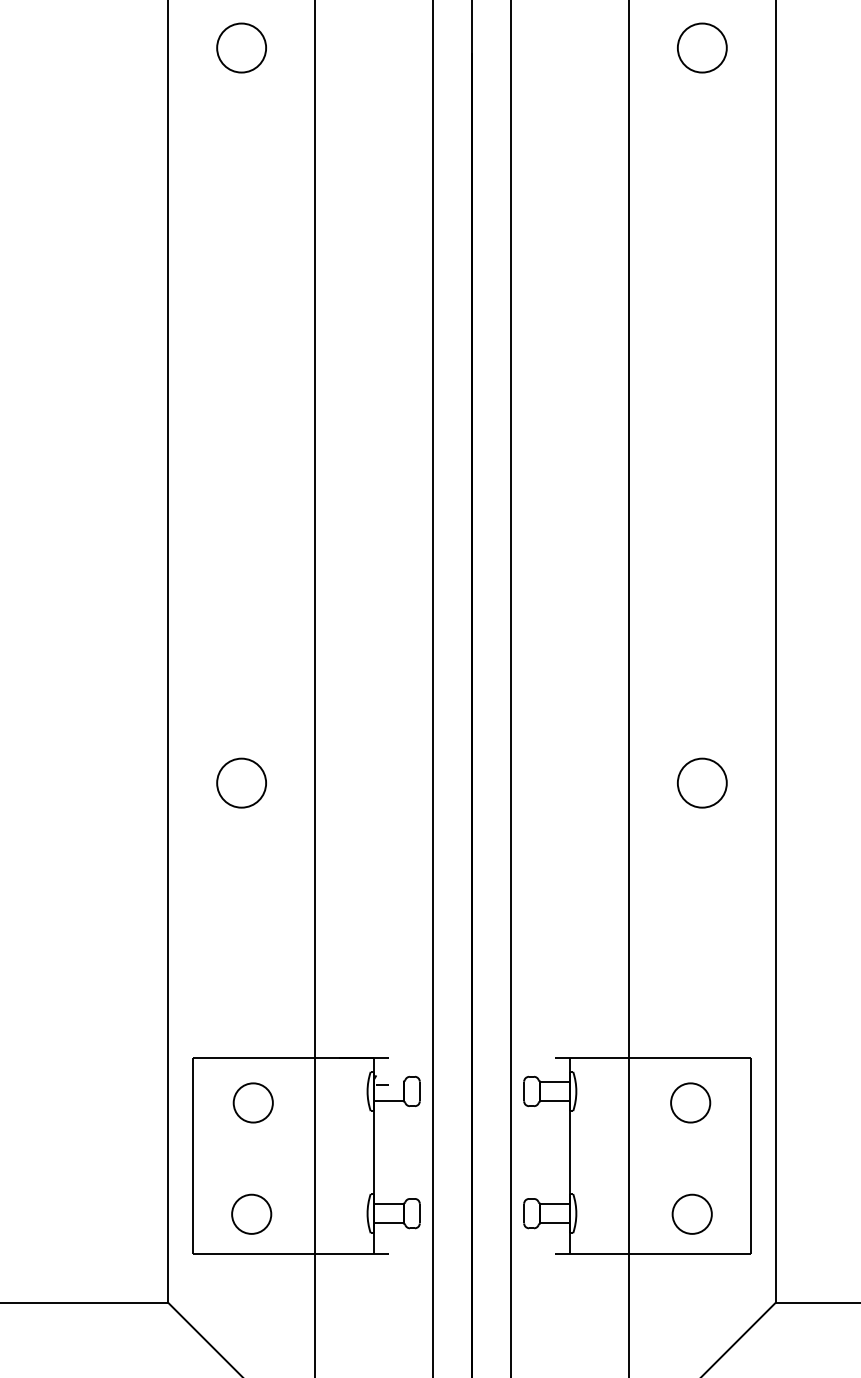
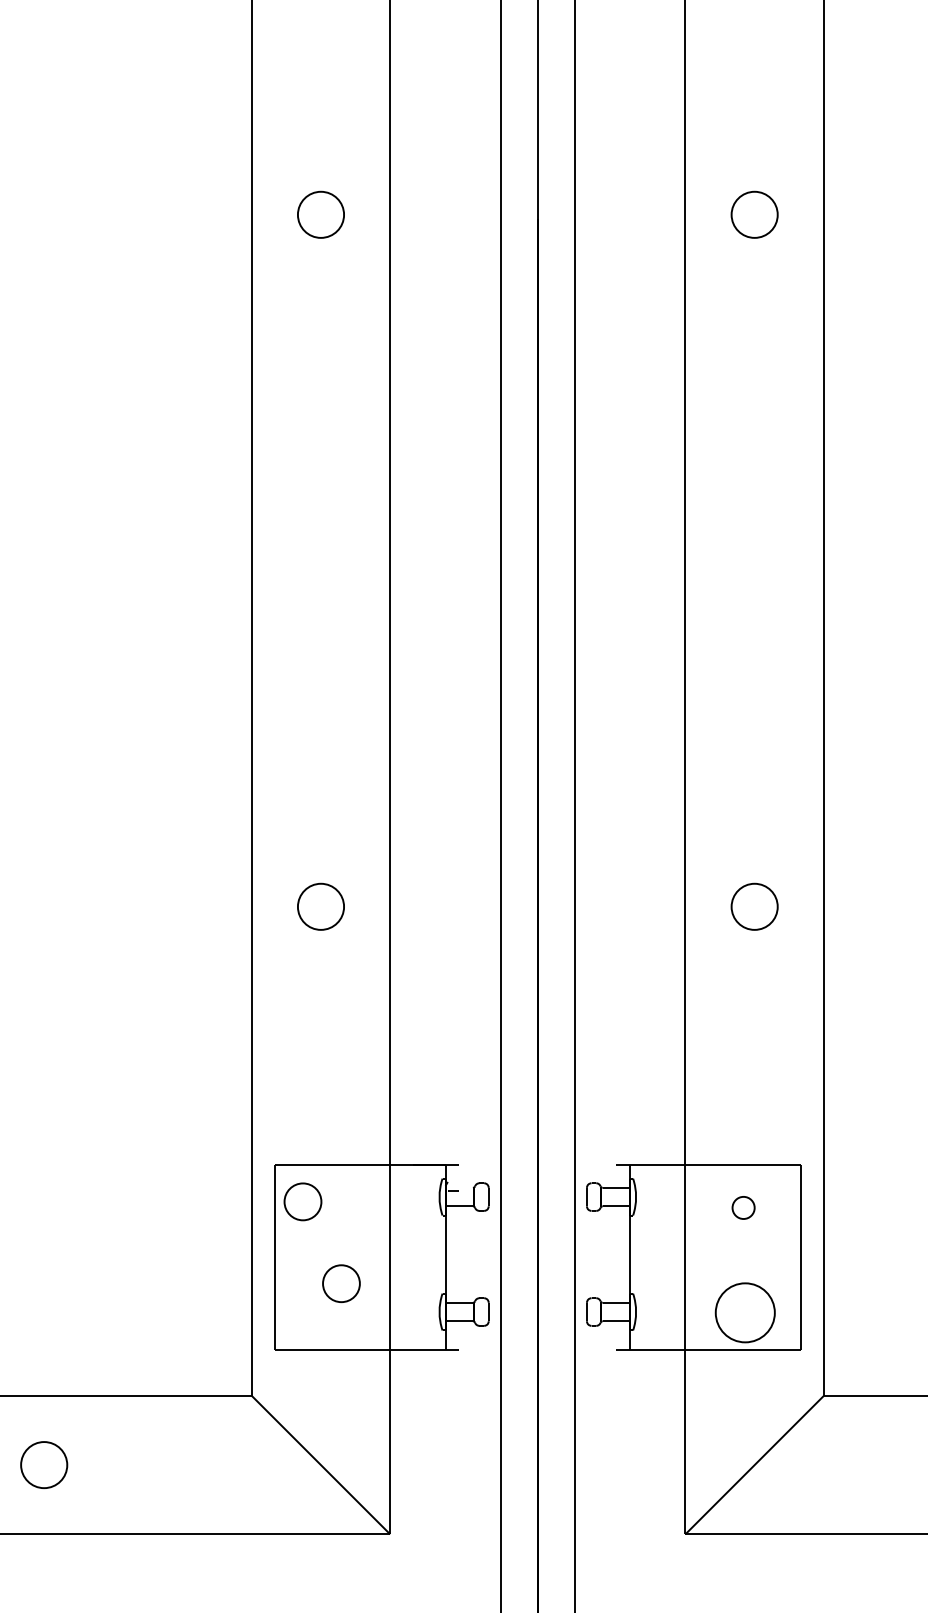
part: (252, 1102) -> (302, 1201), moved
part: (690, 1102) -> (743, 1207), size x0.6
part: (251, 1214) -> (341, 1283), moved
part: (691, 1214) -> (744, 1312), size x1.6

